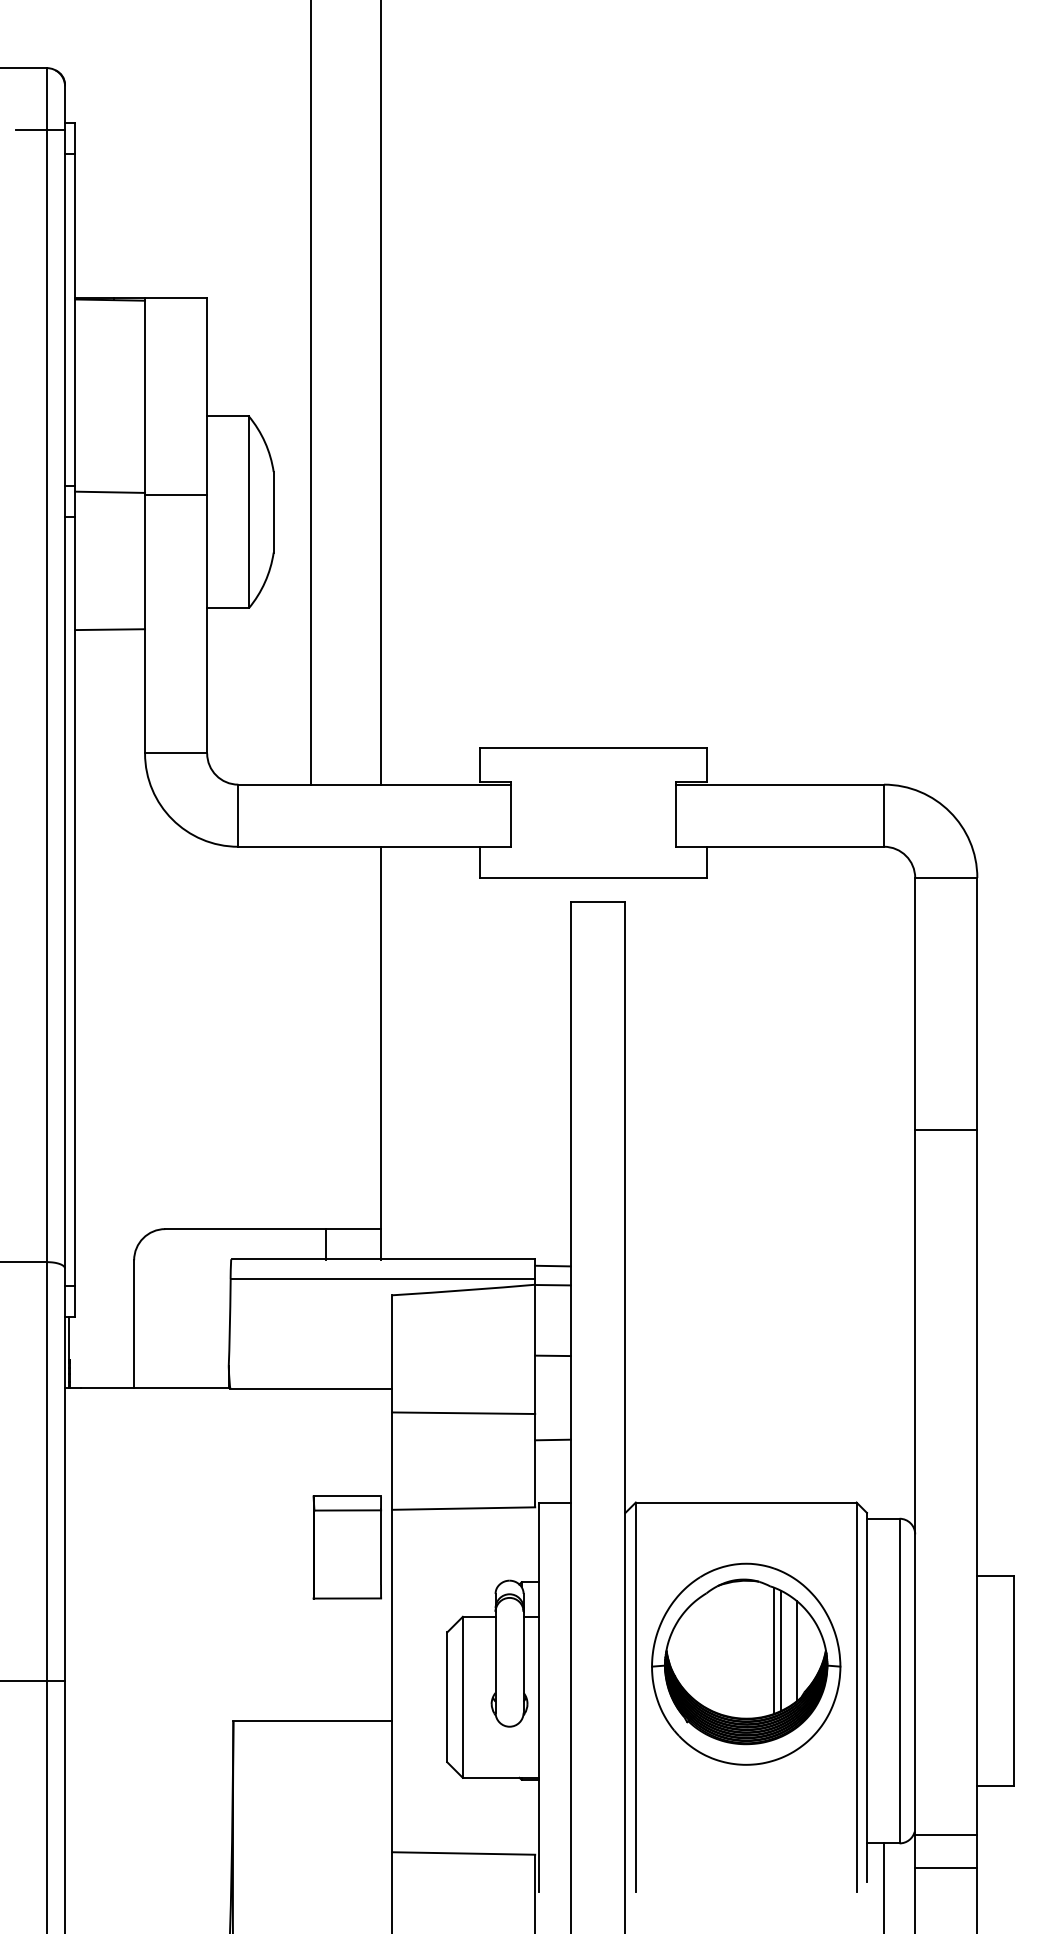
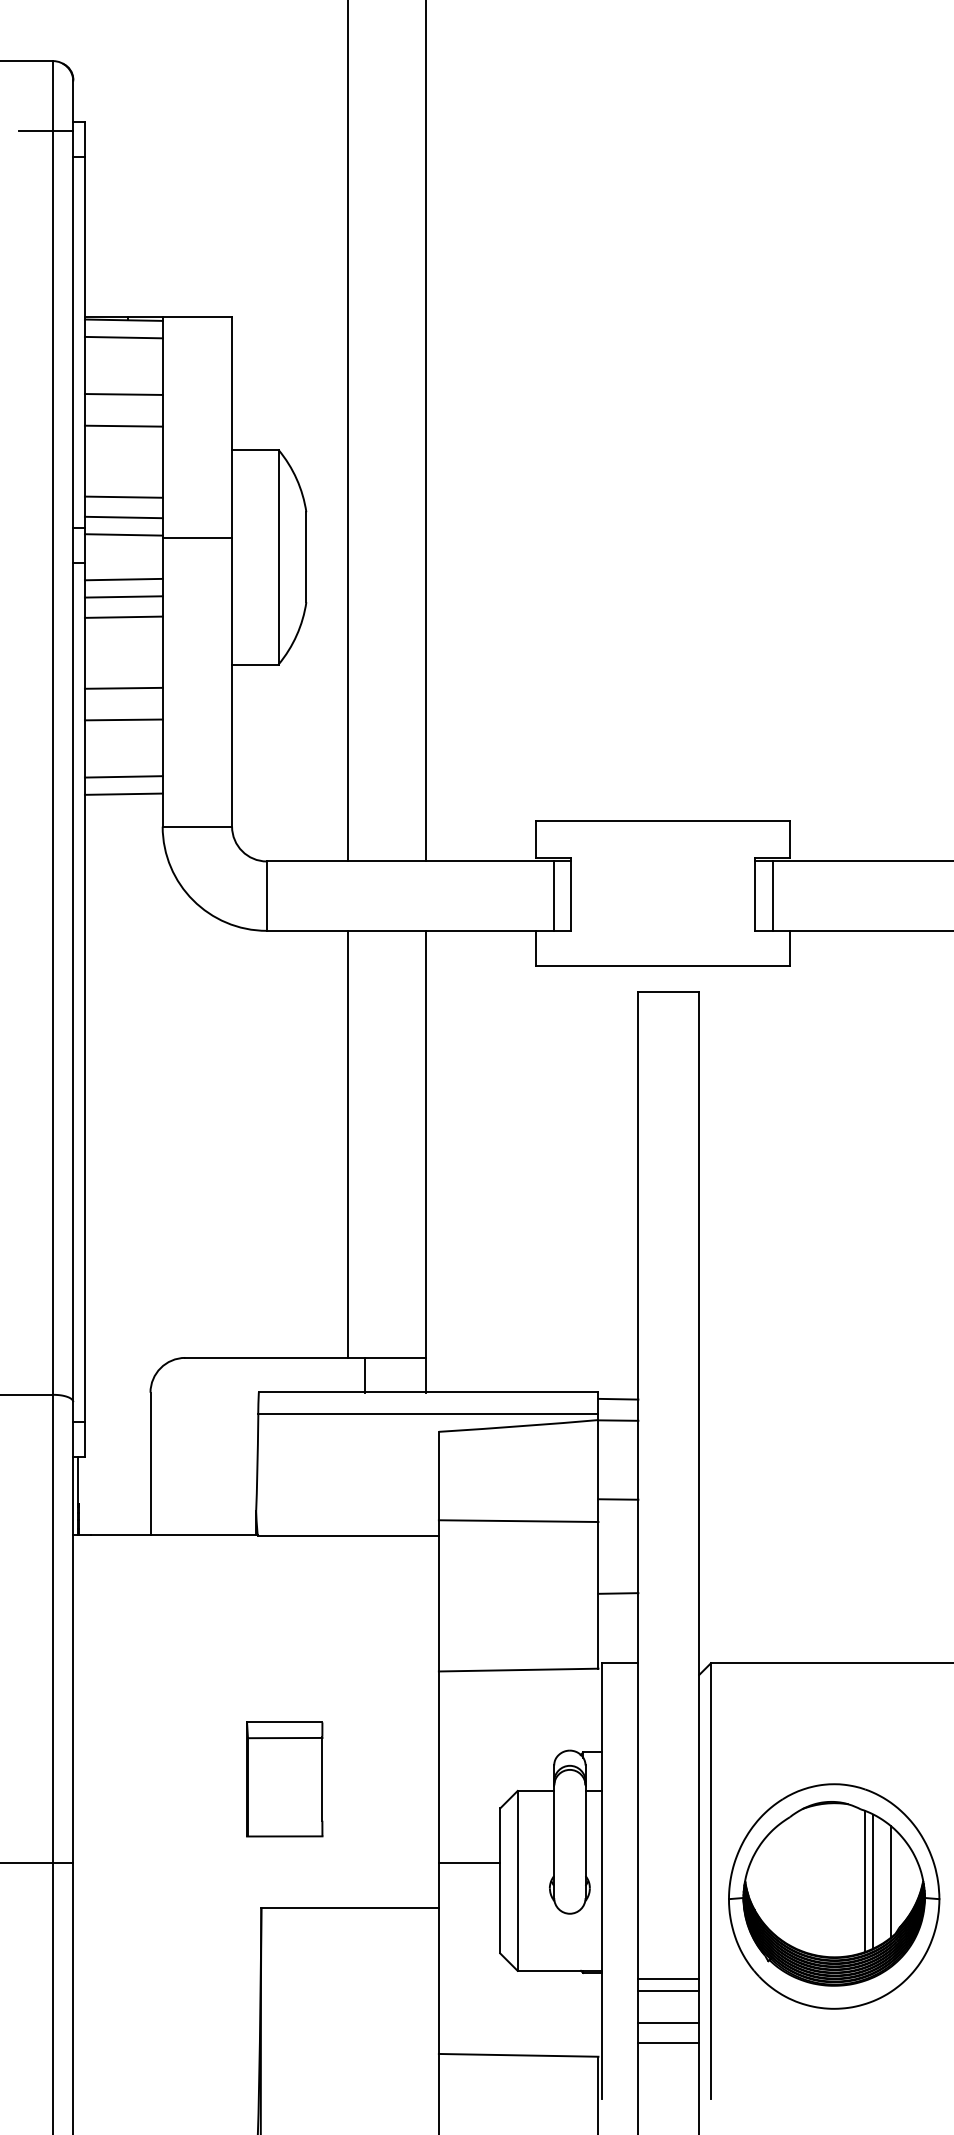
line: (110, 315) -> (124, 337), added
line: (110, 366) -> (124, 394), added
line: (110, 394) -> (124, 425), added
line: (110, 458) -> (124, 497), added
line: (110, 476) -> (124, 517), added
line: (110, 531) -> (124, 578), added
line: (110, 547) -> (124, 596), added
line: (110, 565) -> (124, 616), added
line: (110, 657) -> (124, 719), added
line: (110, 708) -> (124, 776), added
line: (110, 724) -> (124, 794), added
line: (495, 815) -> (554, 895), added
line: (691, 815) -> (773, 895), added
line: (310, 1037) -> (347, 1143), added
line: (463, 1413) -> (518, 1521), moved
part: (346, 1547) -> (283, 1779), moved
part: (746, 1663) -> (834, 1895), moved
line: (419, 1681) -> (469, 1863), added
line: (597, 1785) -> (668, 1979), added
line: (597, 1795) -> (668, 1990), added
line: (597, 1824) -> (668, 2022), added
line: (597, 1842) -> (668, 2043), added

